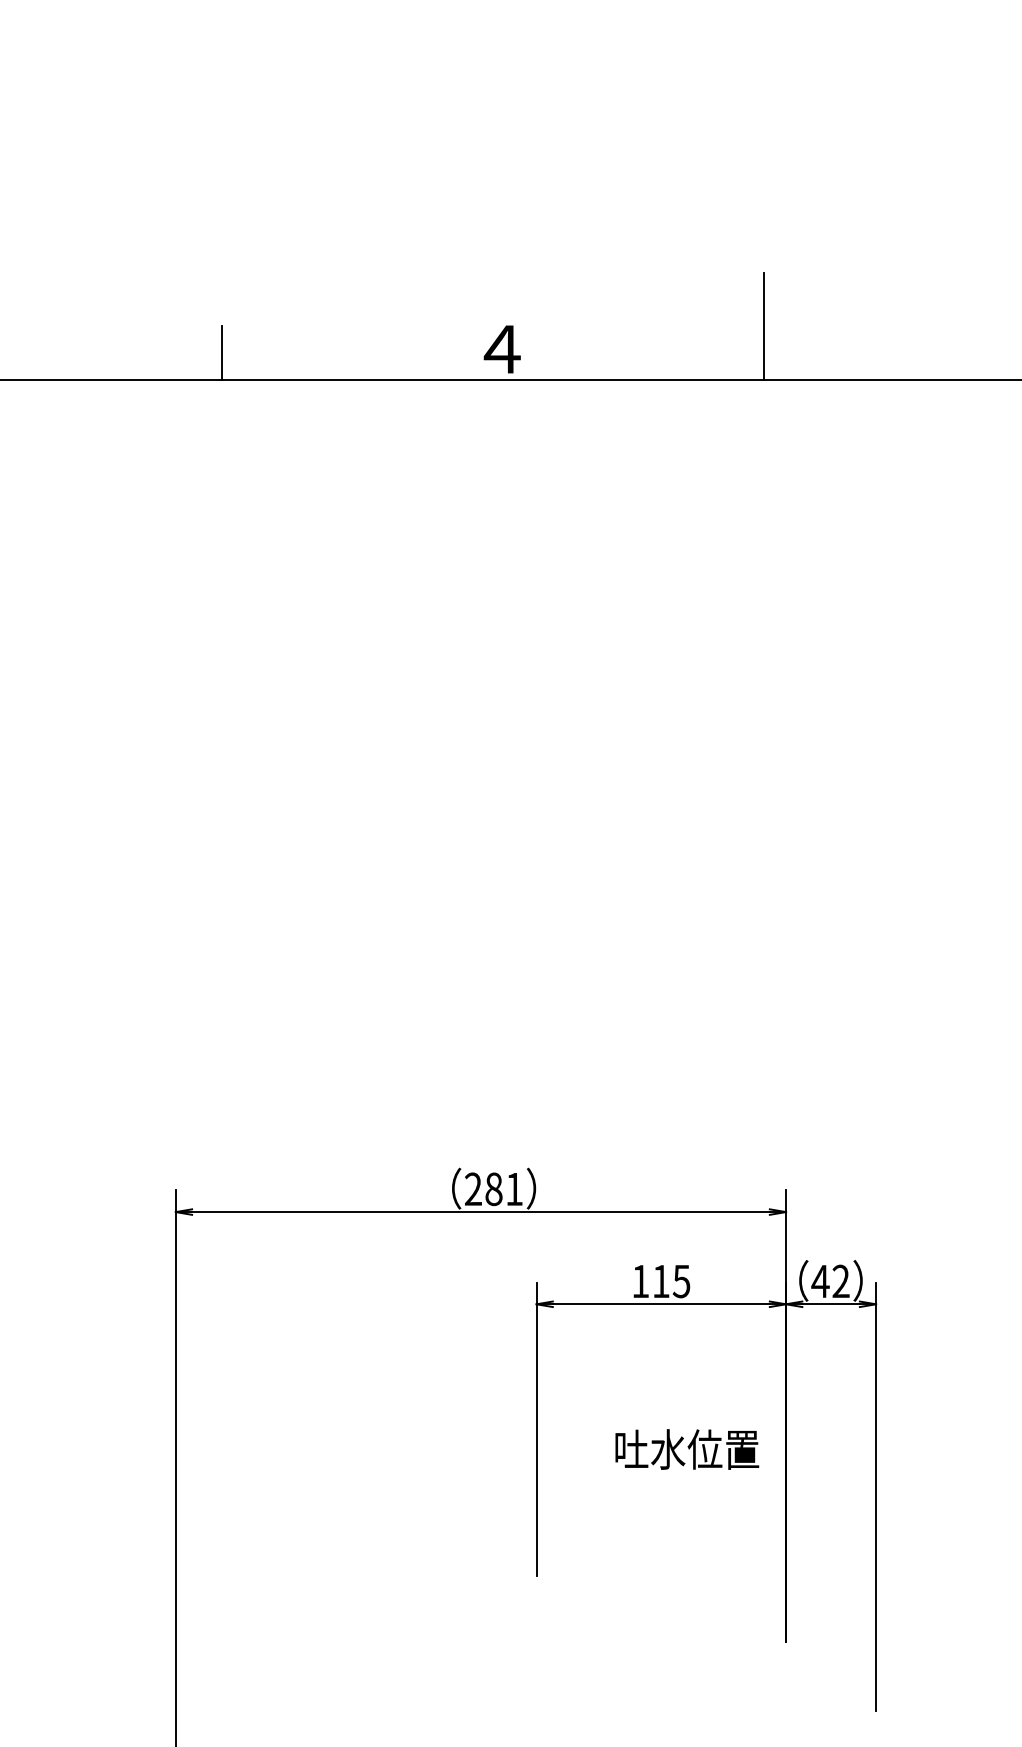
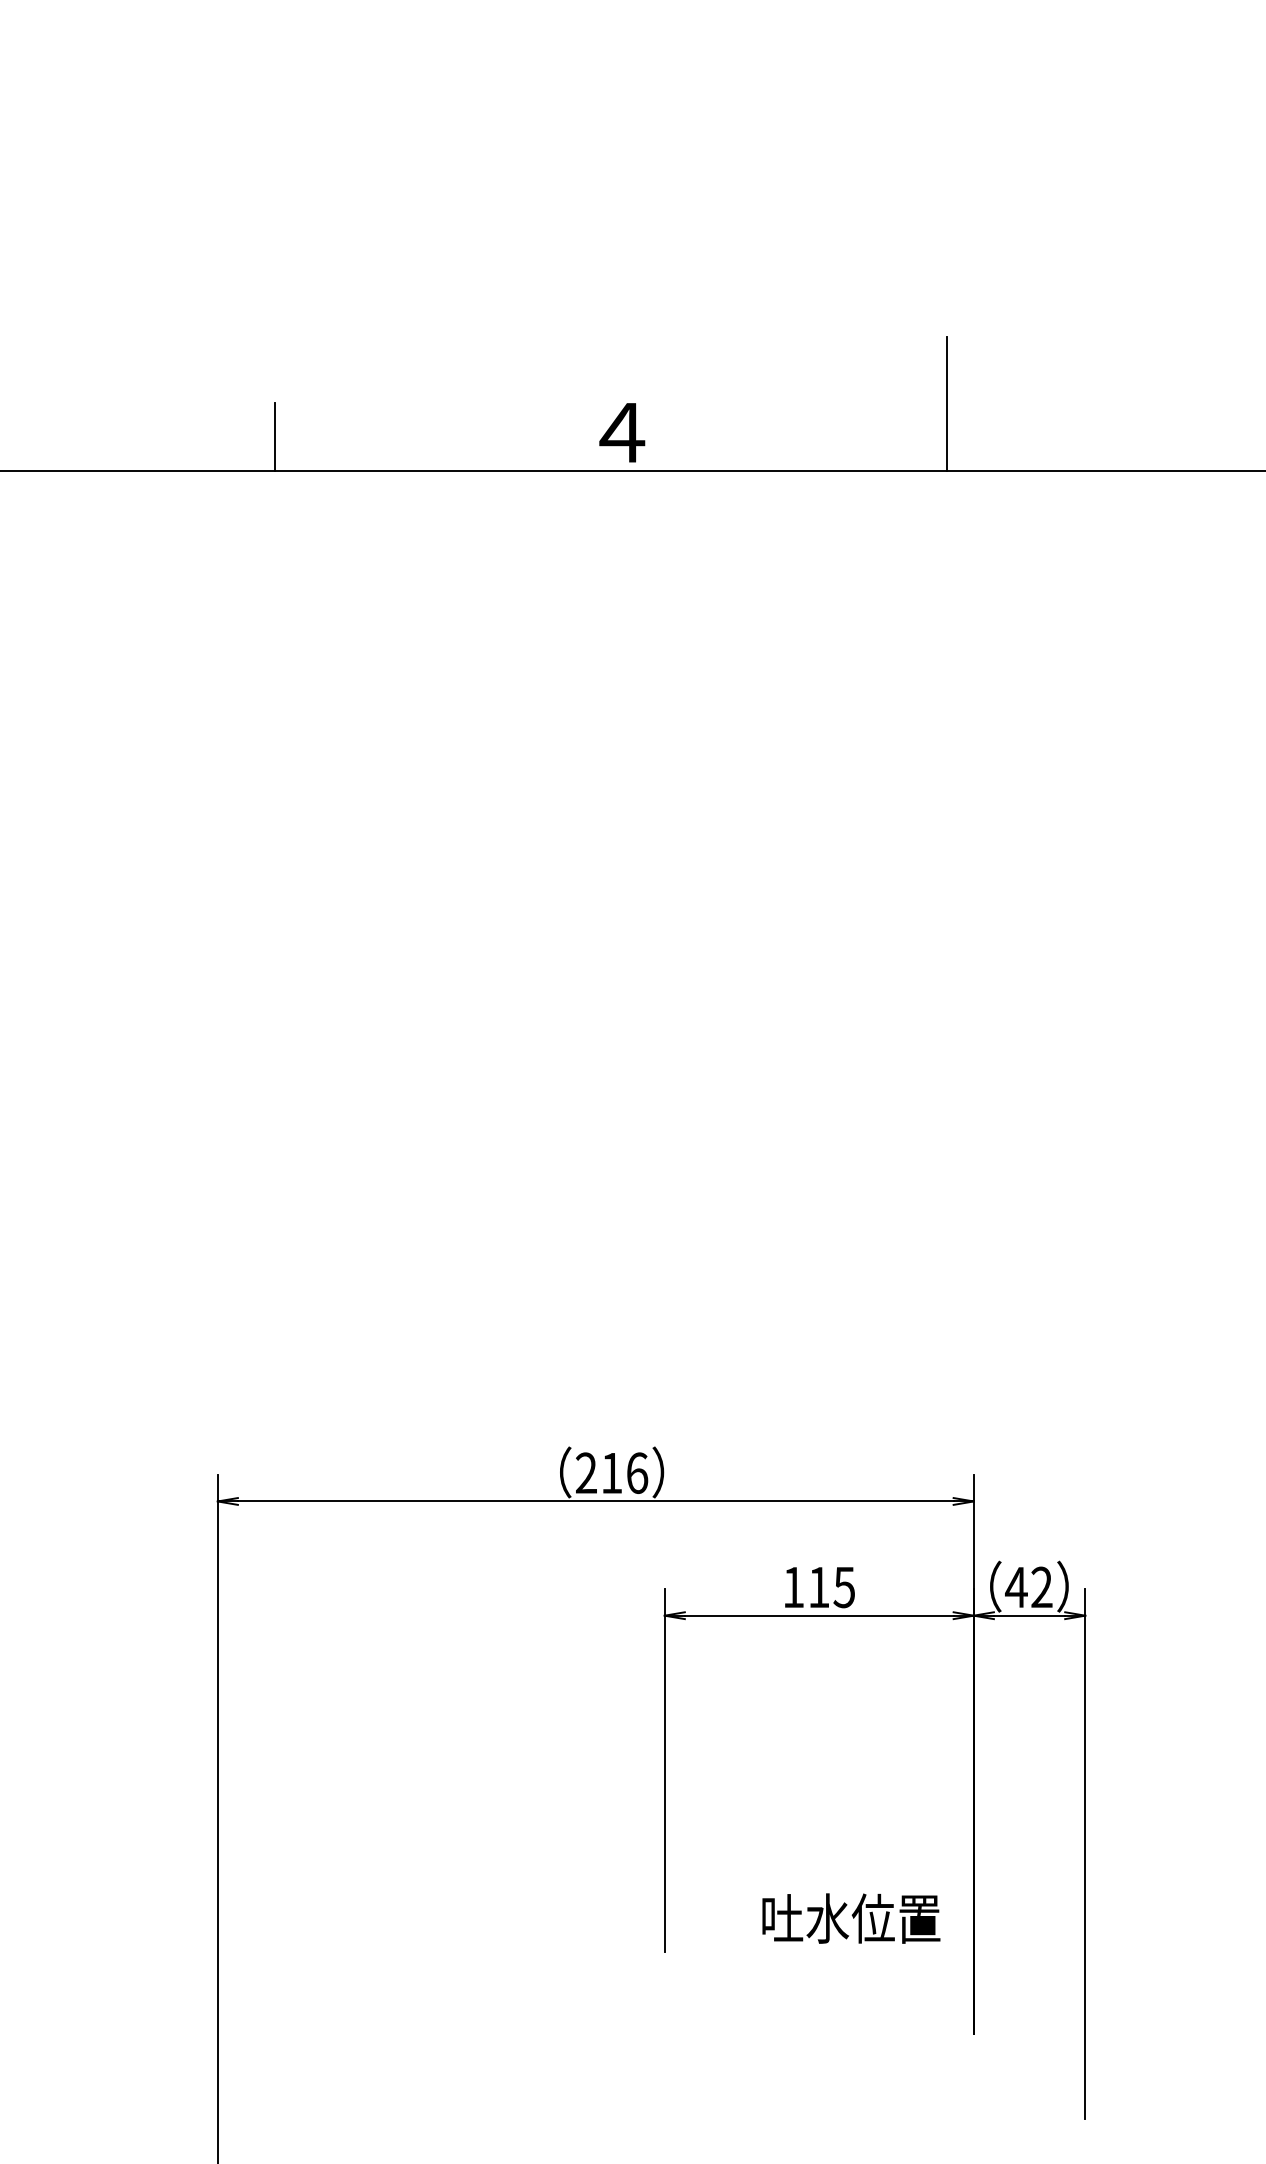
text: (504, 1189) -> (624, 1473), 281 -> 216
text: (687, 1449) -> (851, 1918), moved

